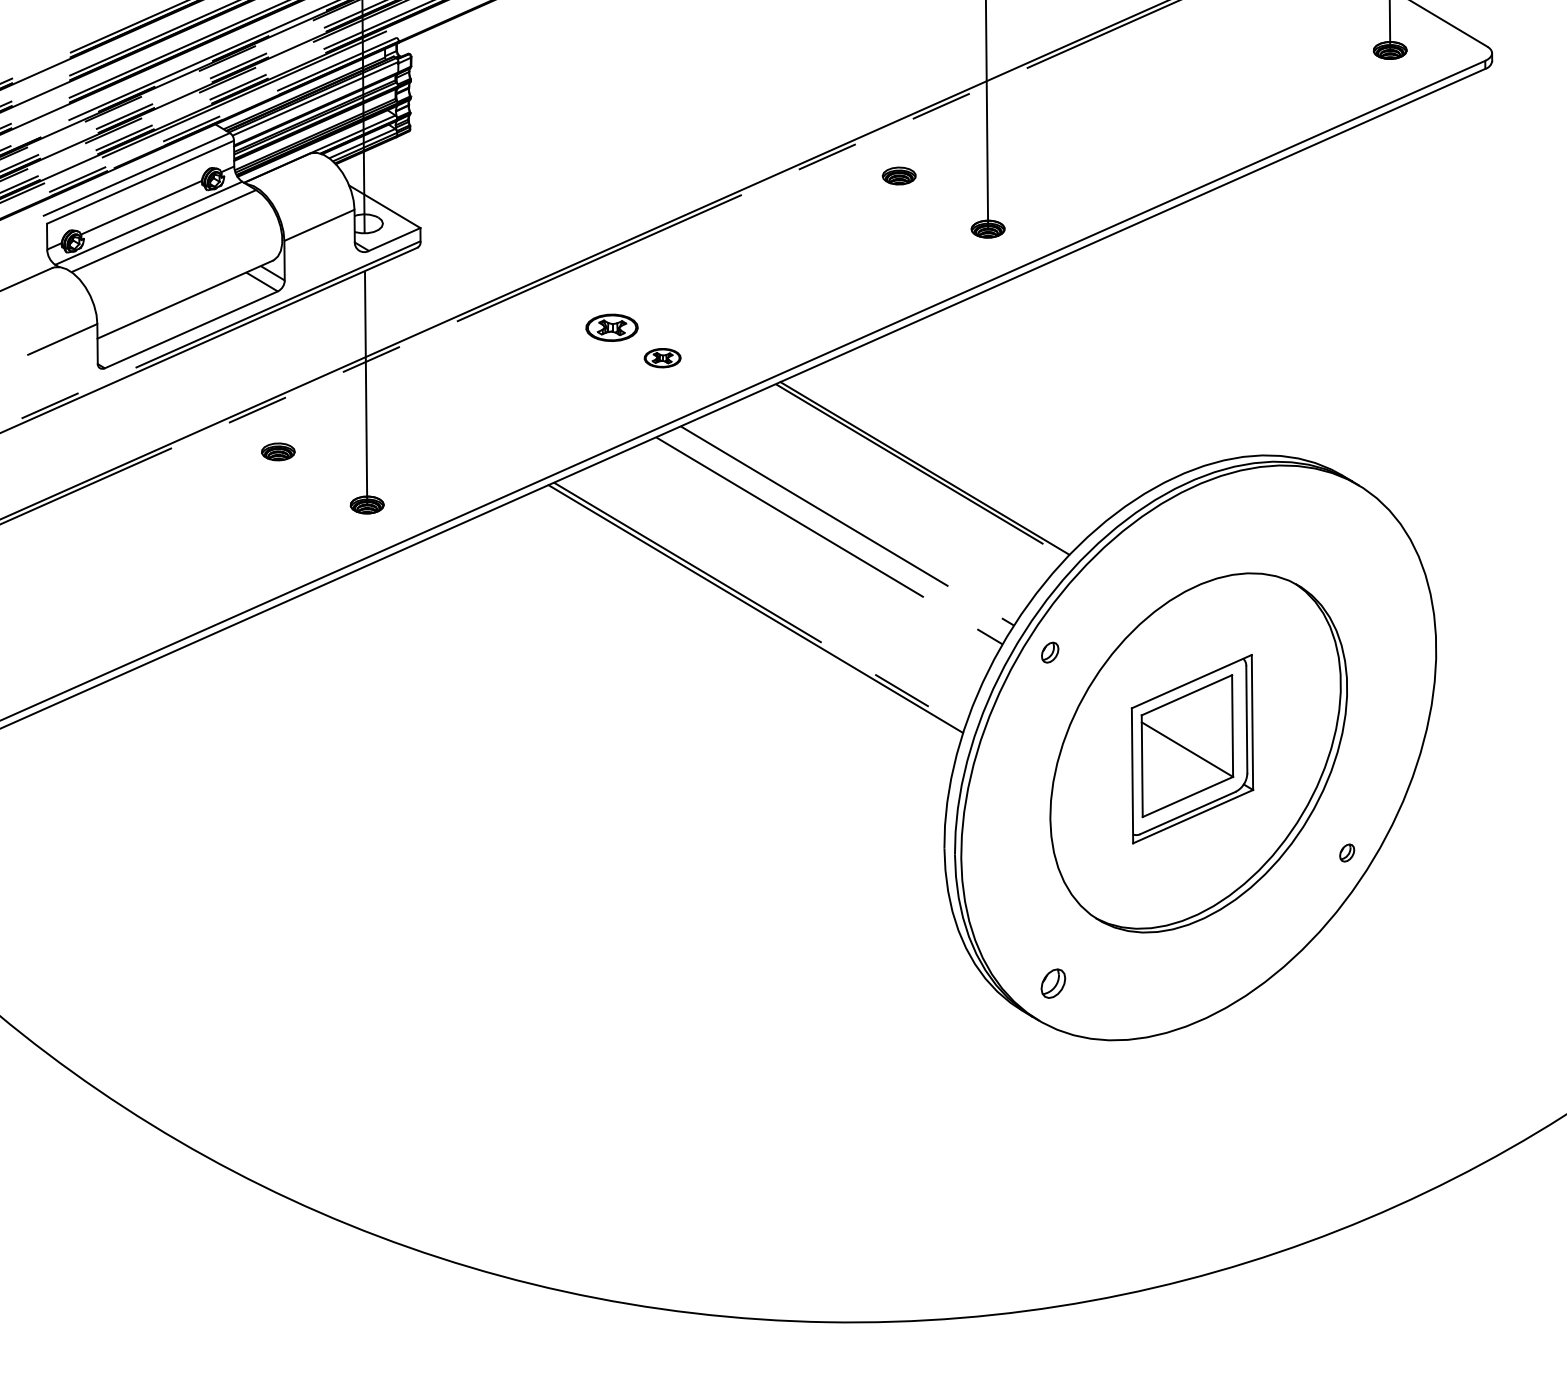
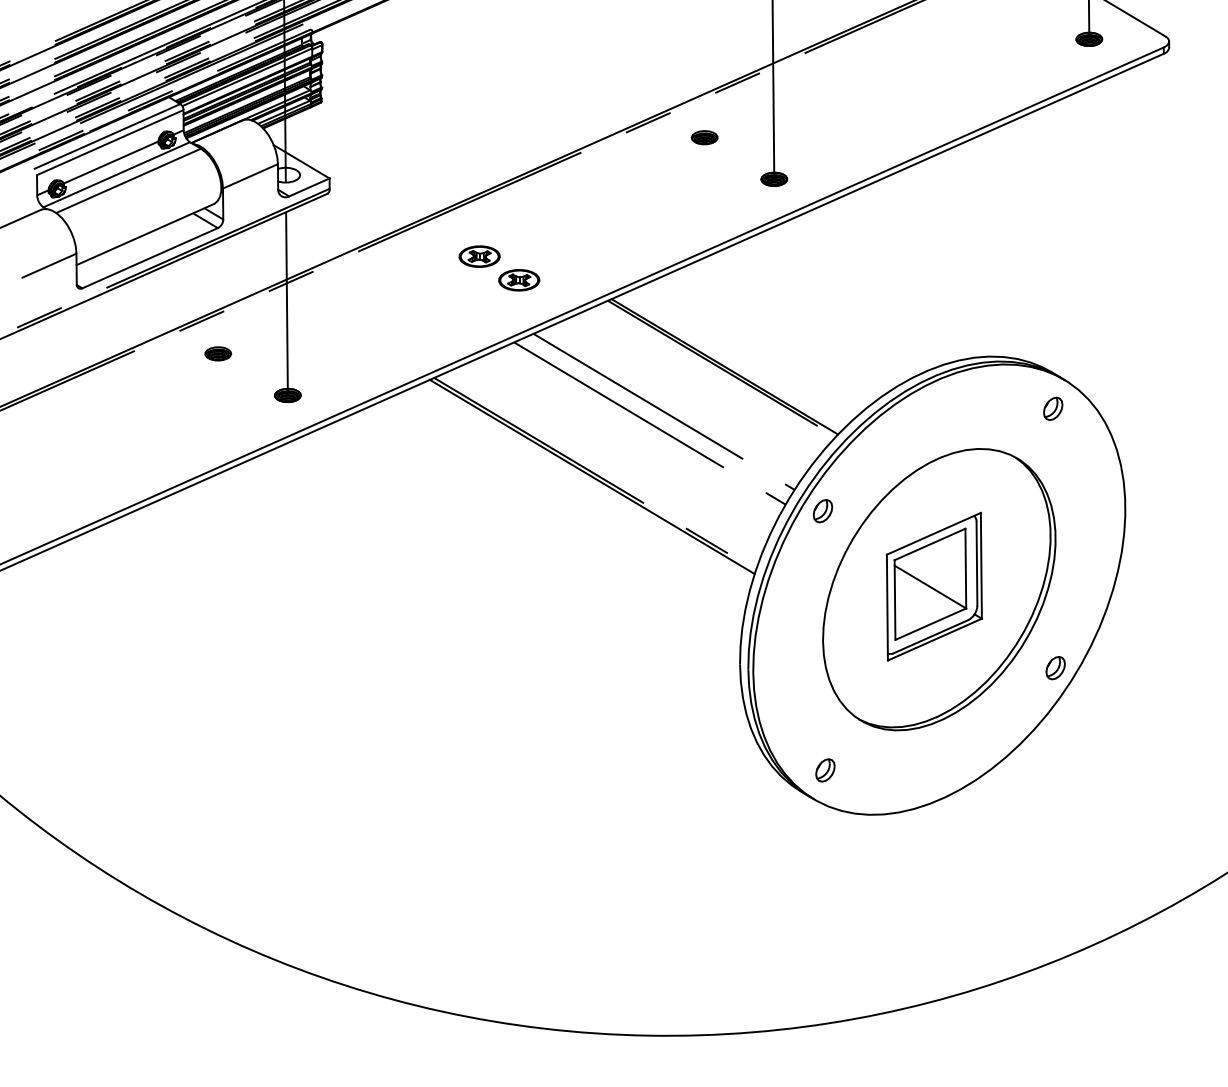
part: (662, 358) -> (519, 280), size x1.43
part: (1343, 521) -> (1052, 408), added
part: (1049, 652) -> (822, 510), size x1.43
part: (1346, 852) -> (1055, 667), size x1.67

